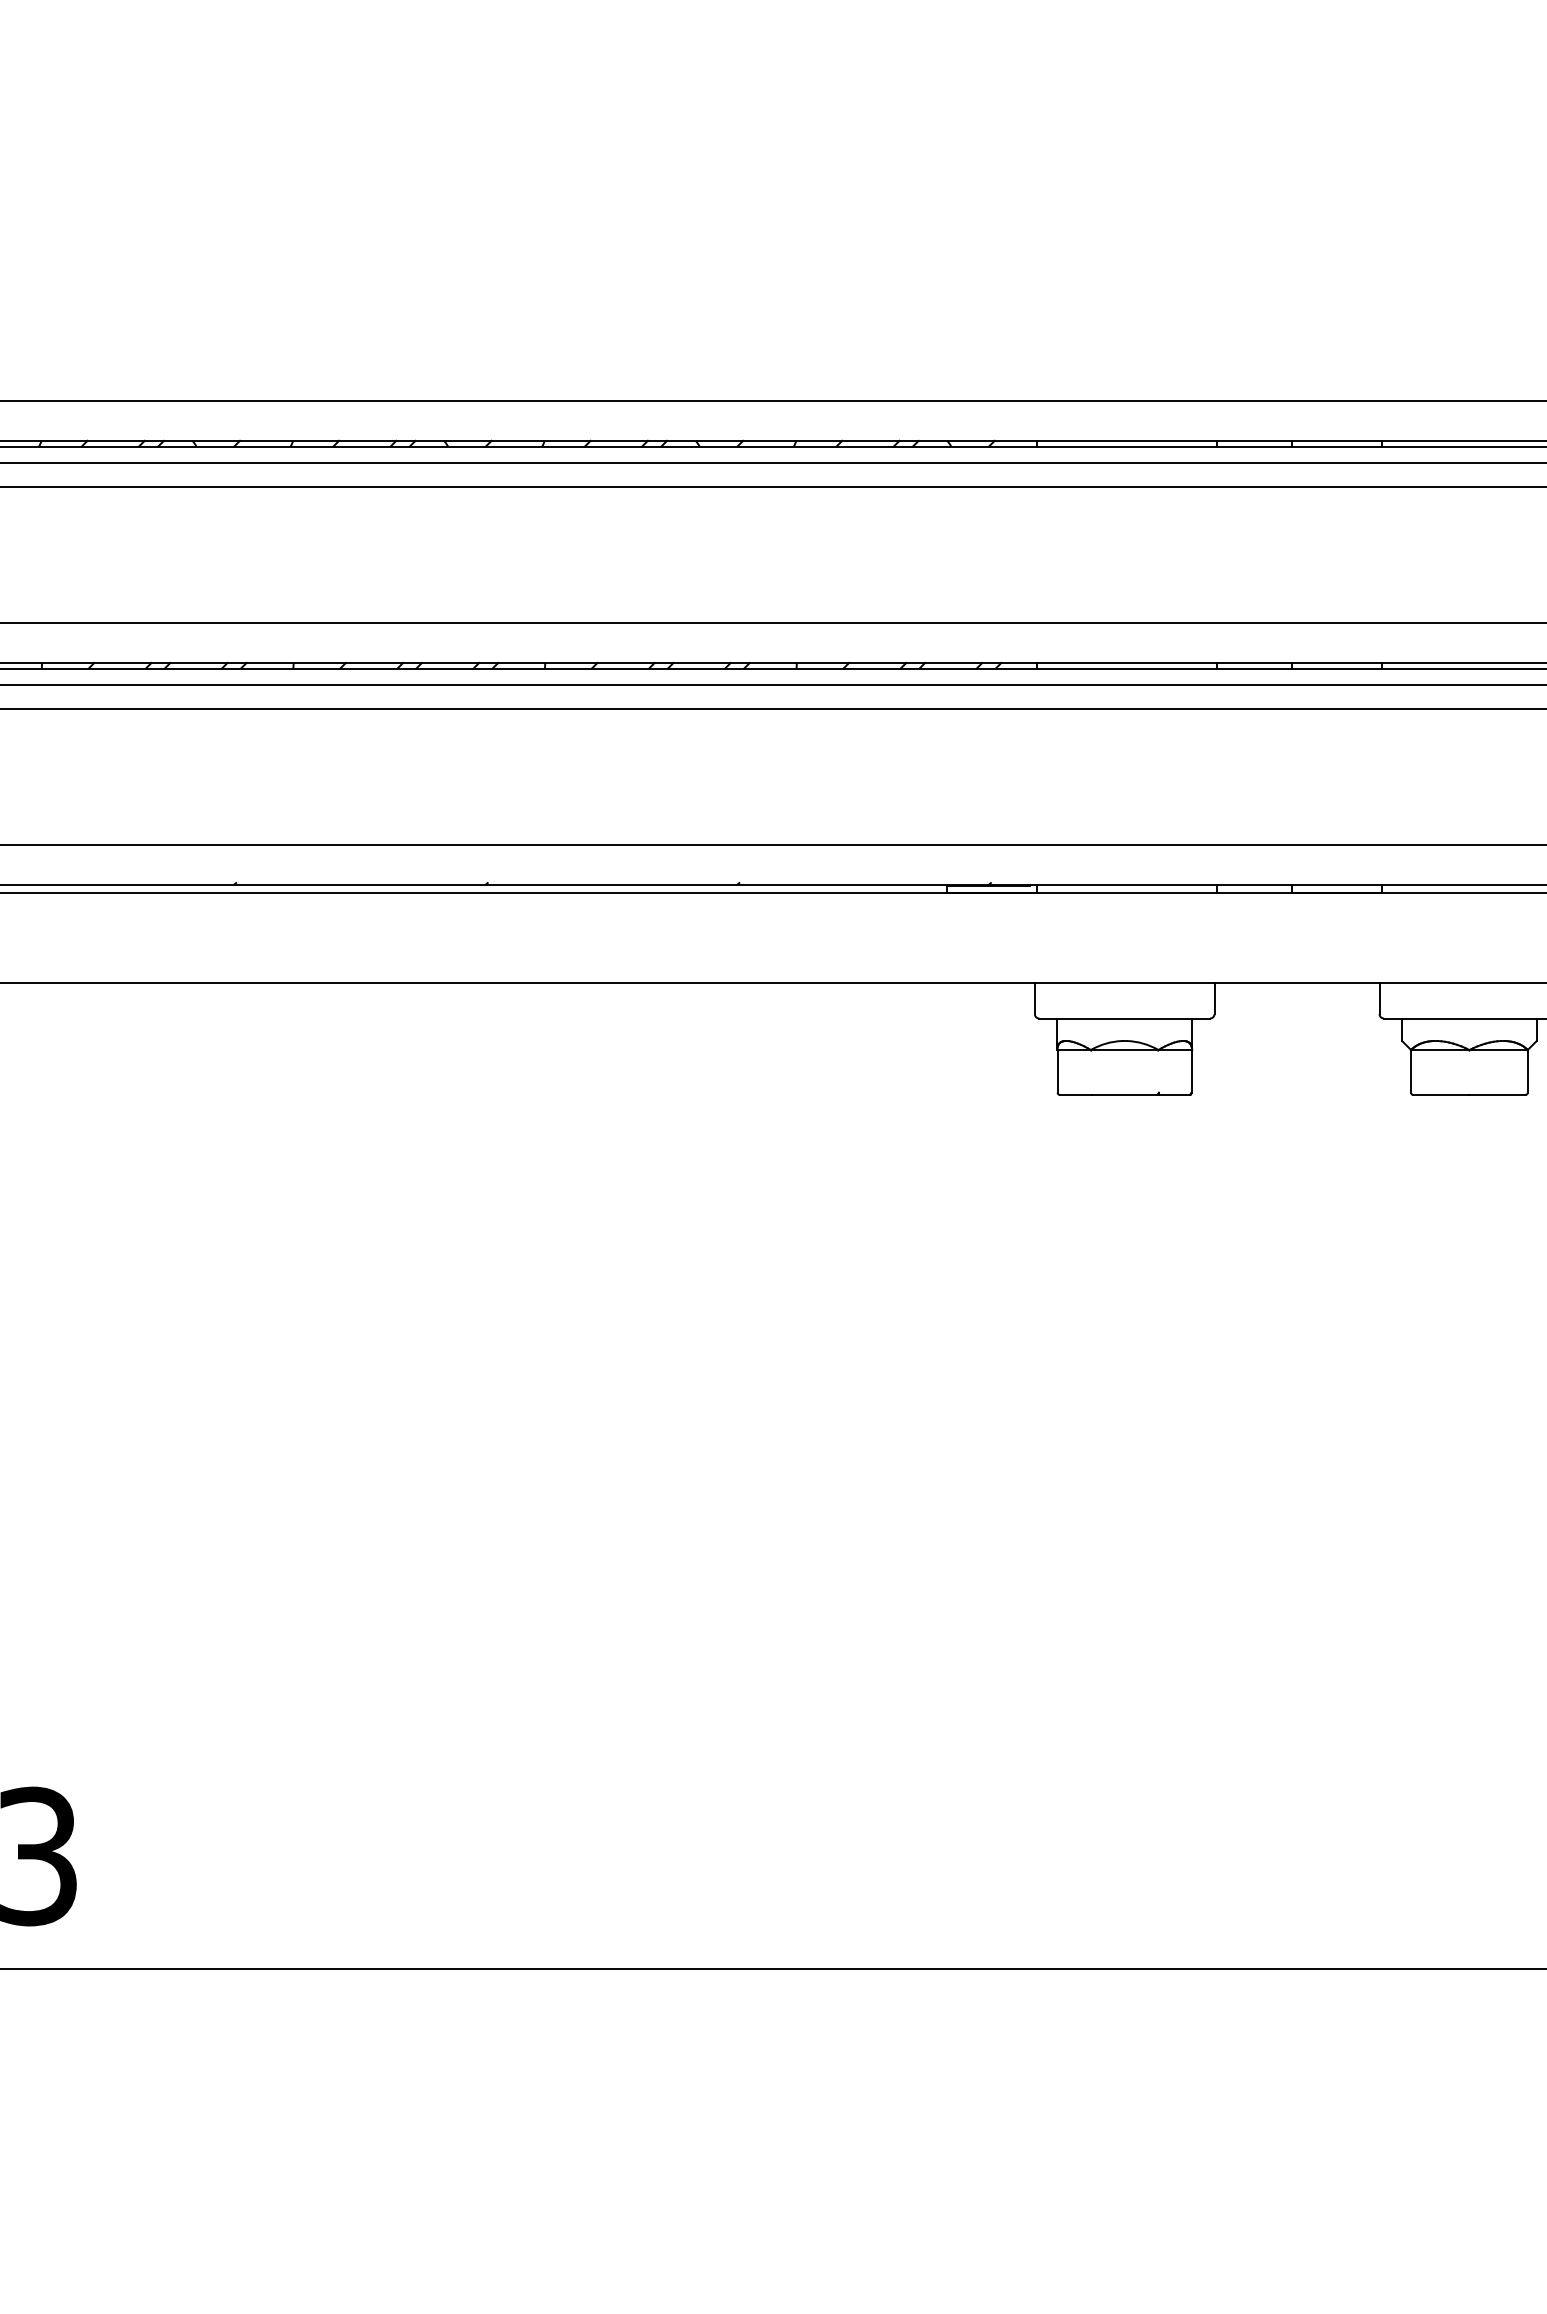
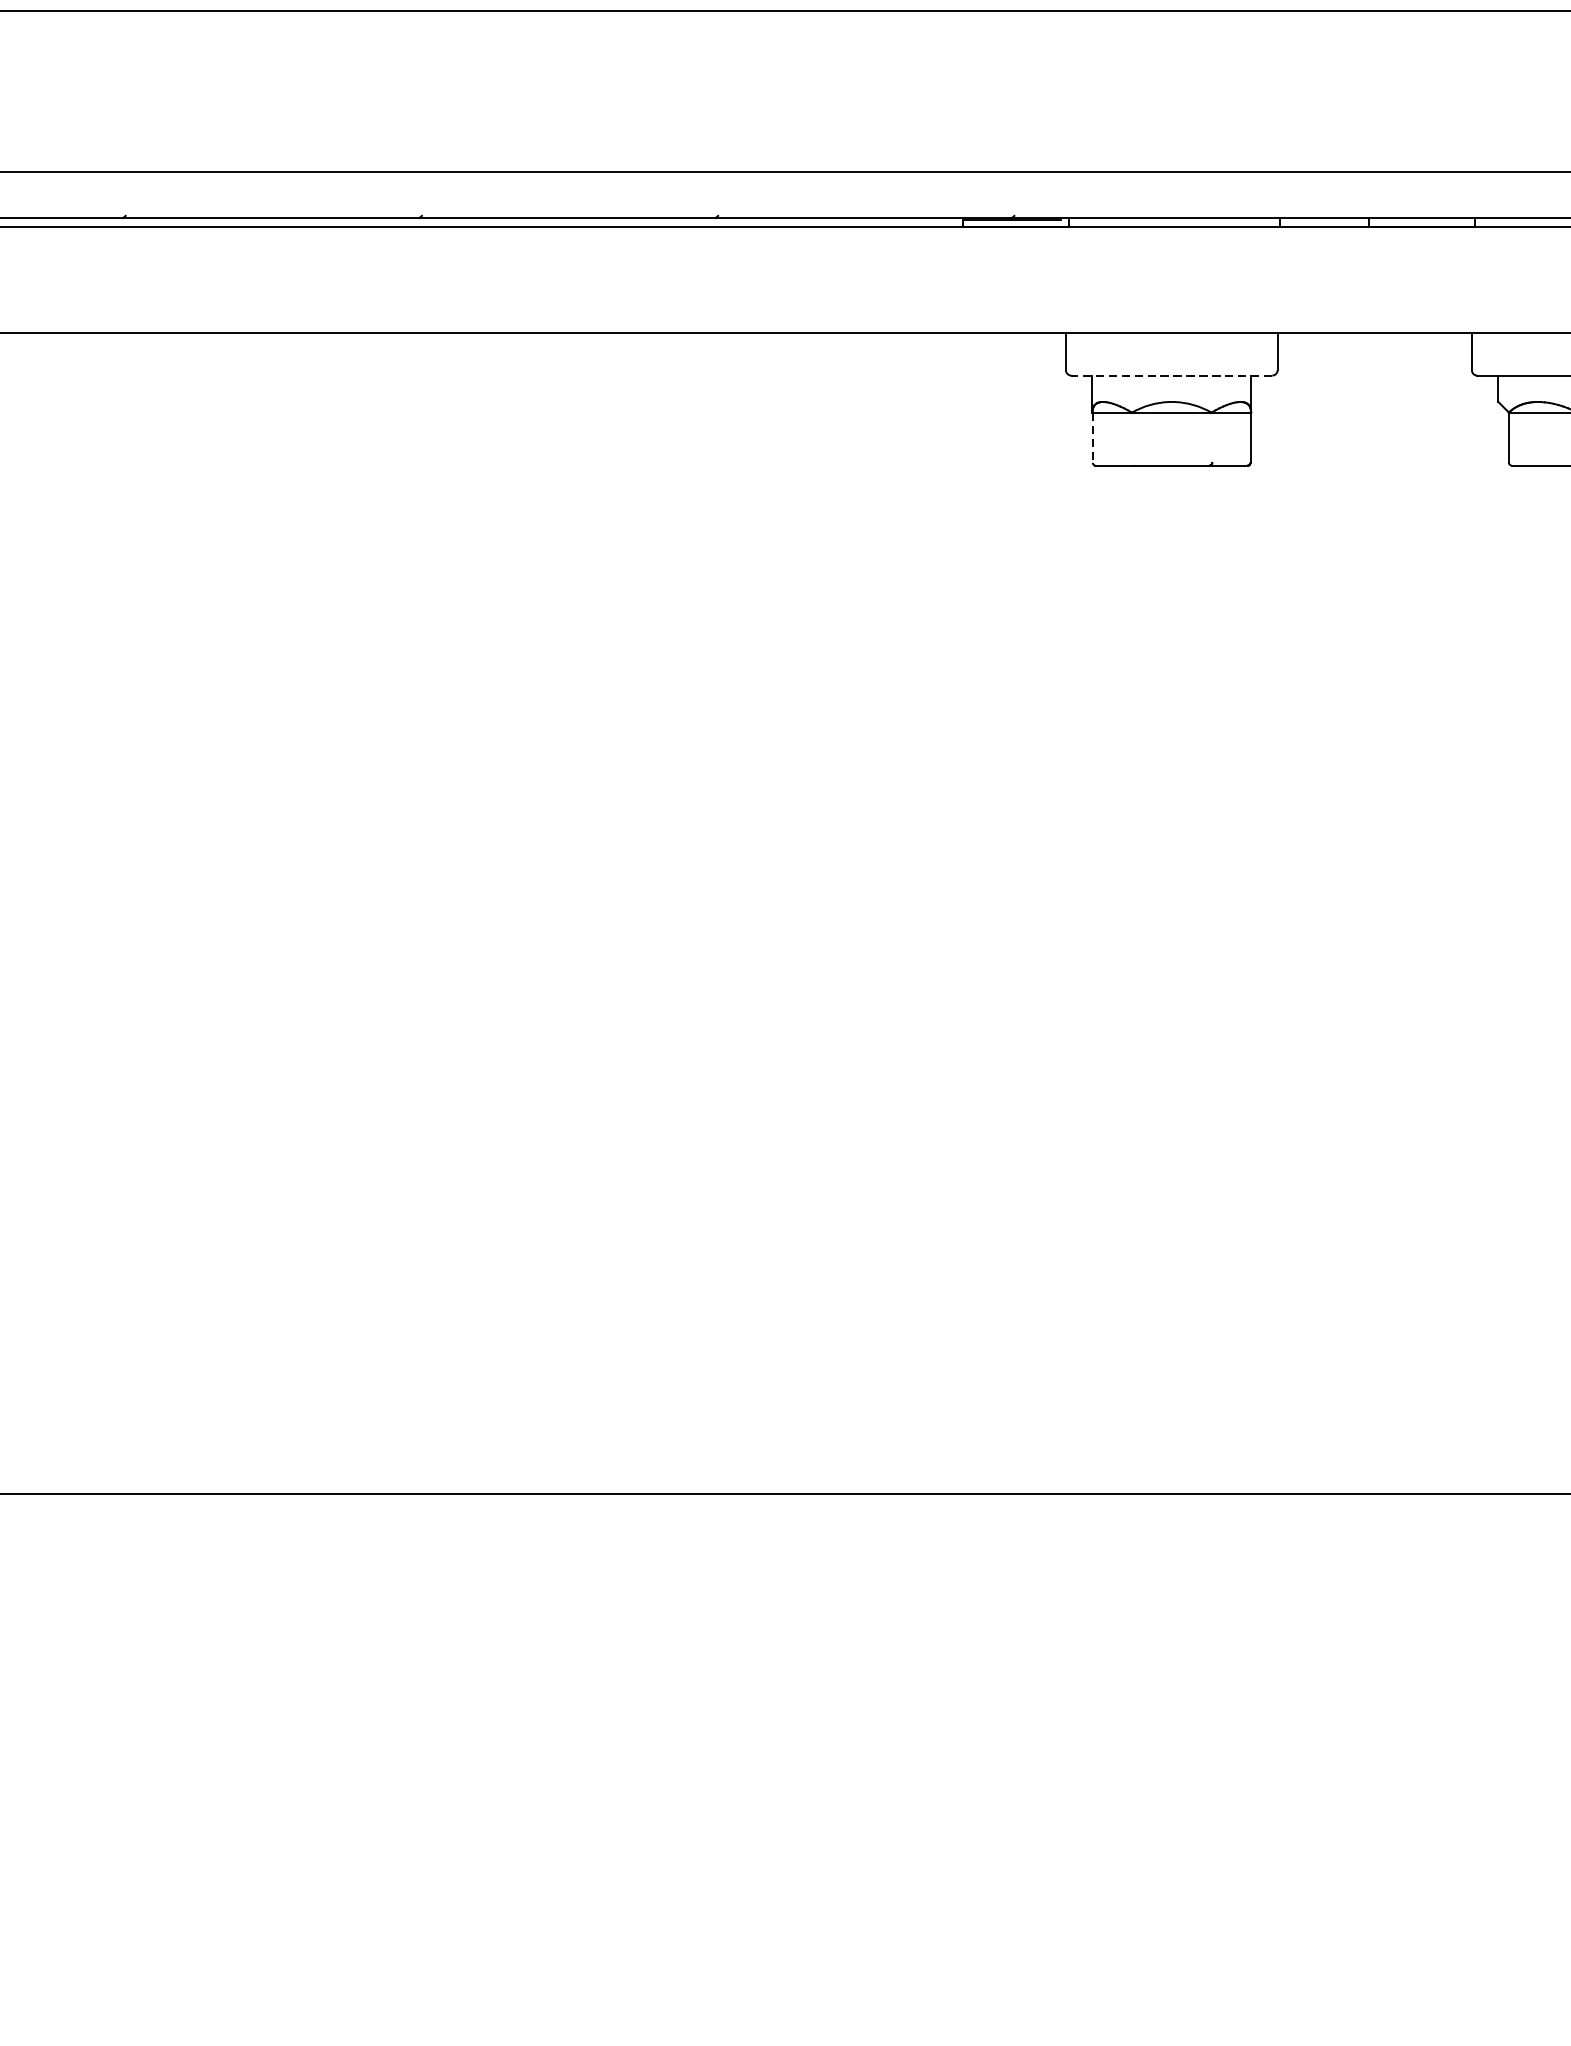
line: (1124, 1018) -> (1171, 375), solid -> dashed
line: (1057, 1072) -> (1092, 439), solid -> dashed

